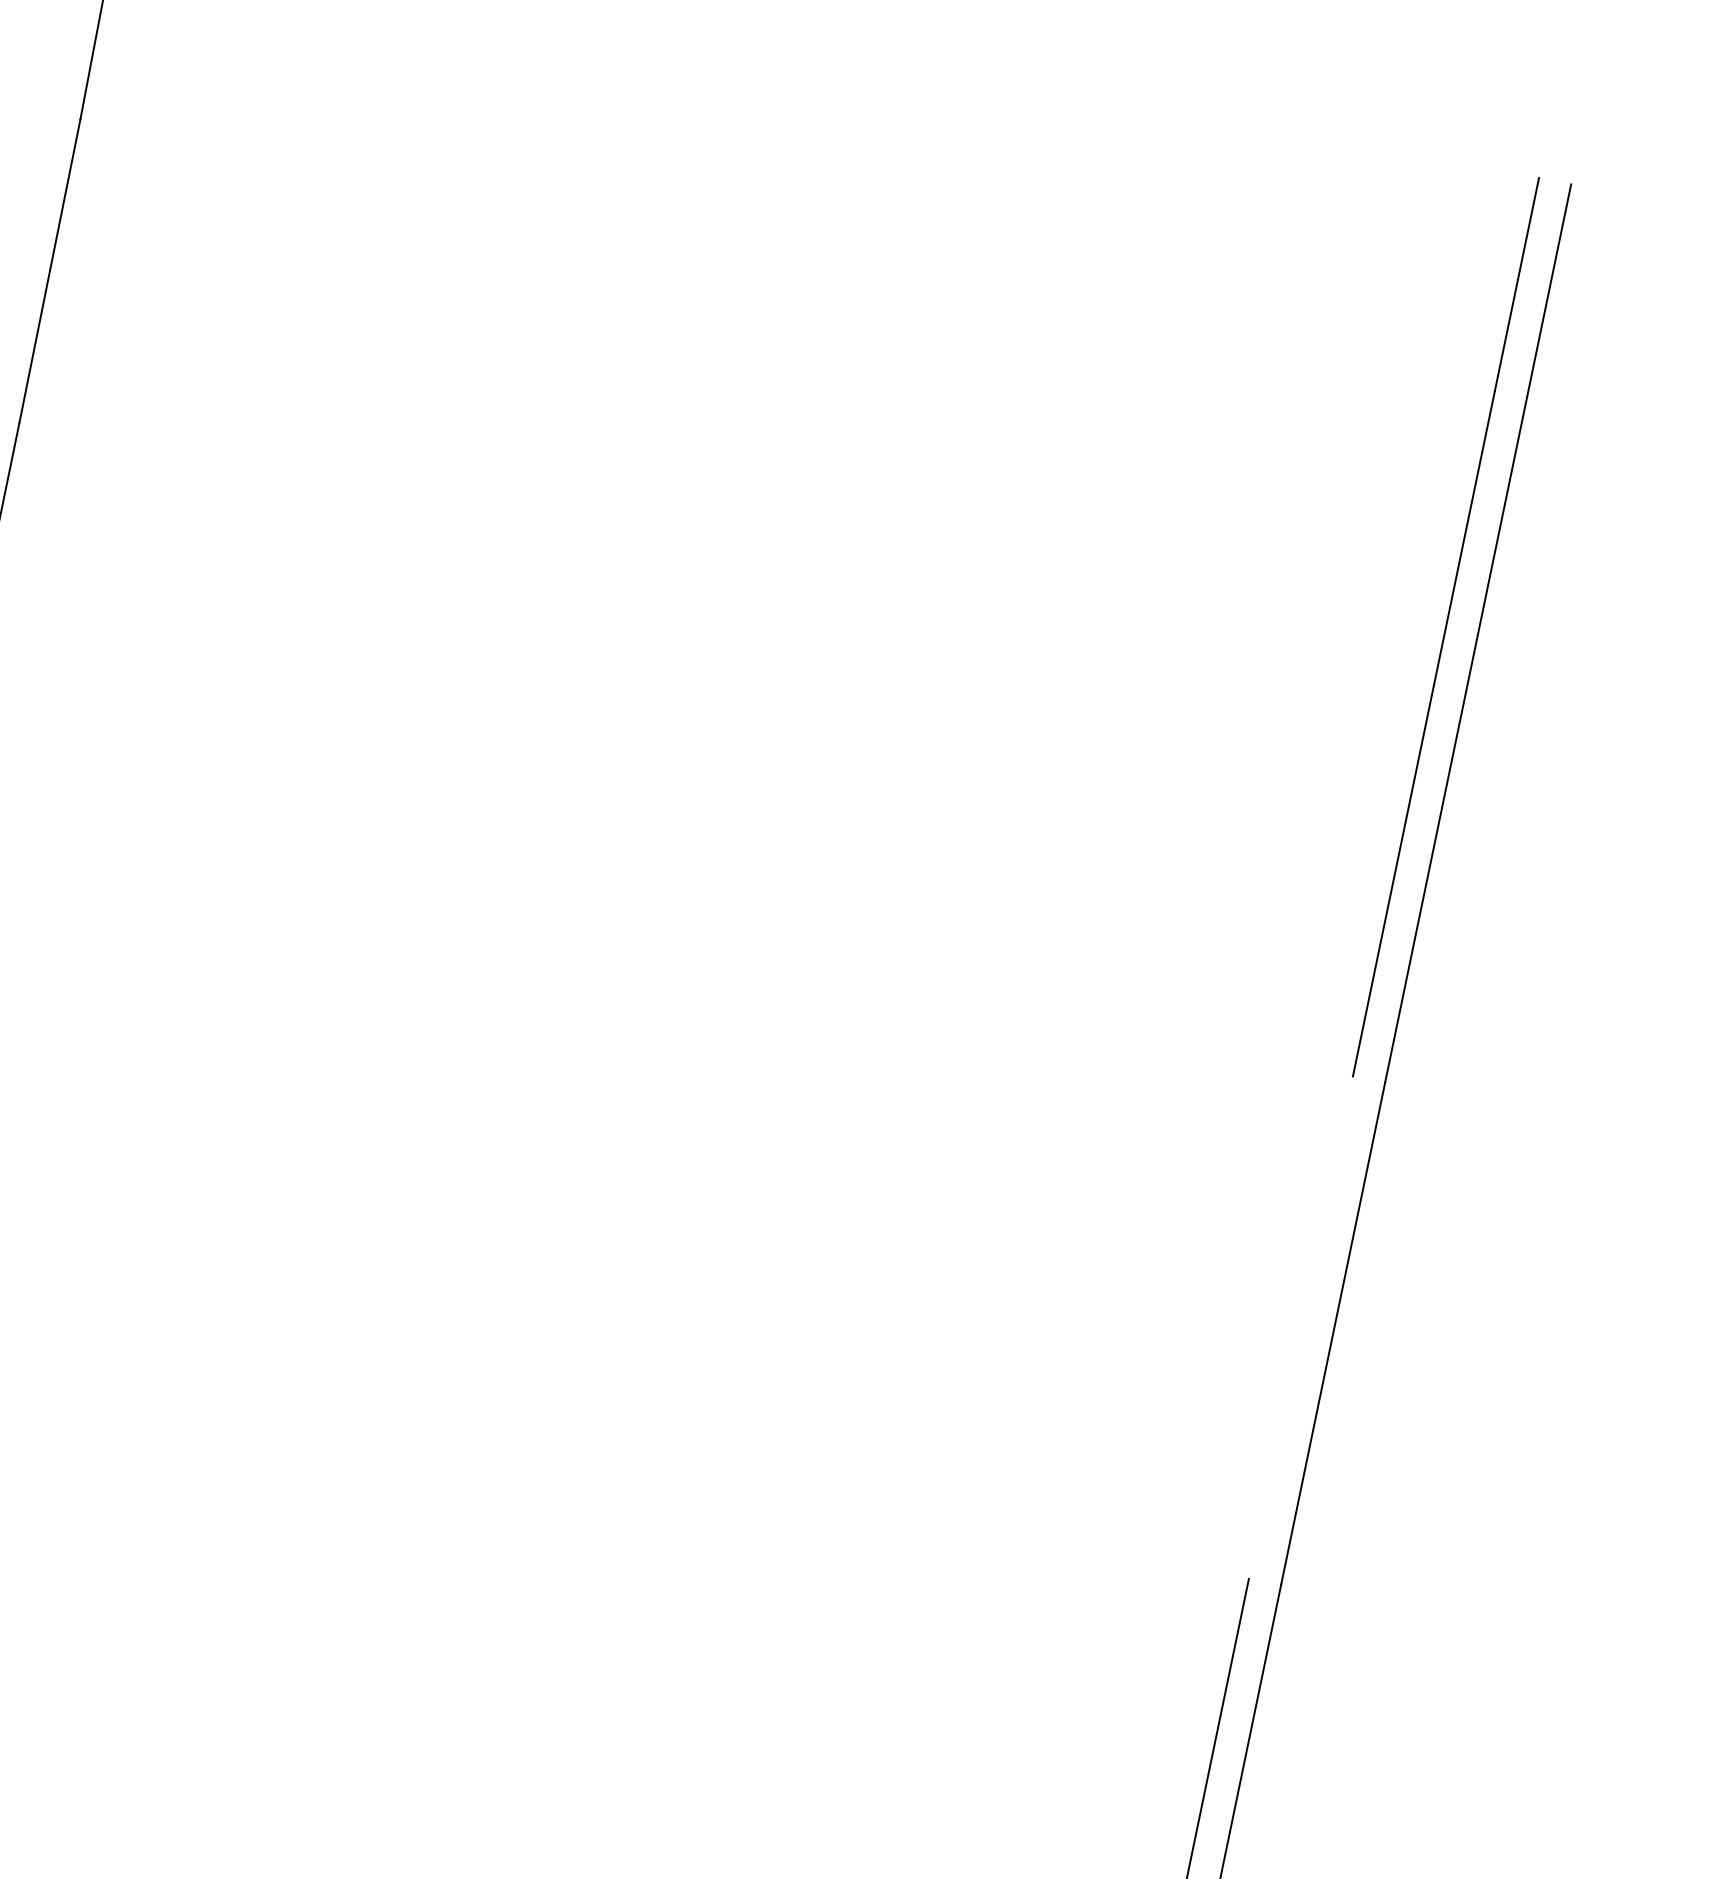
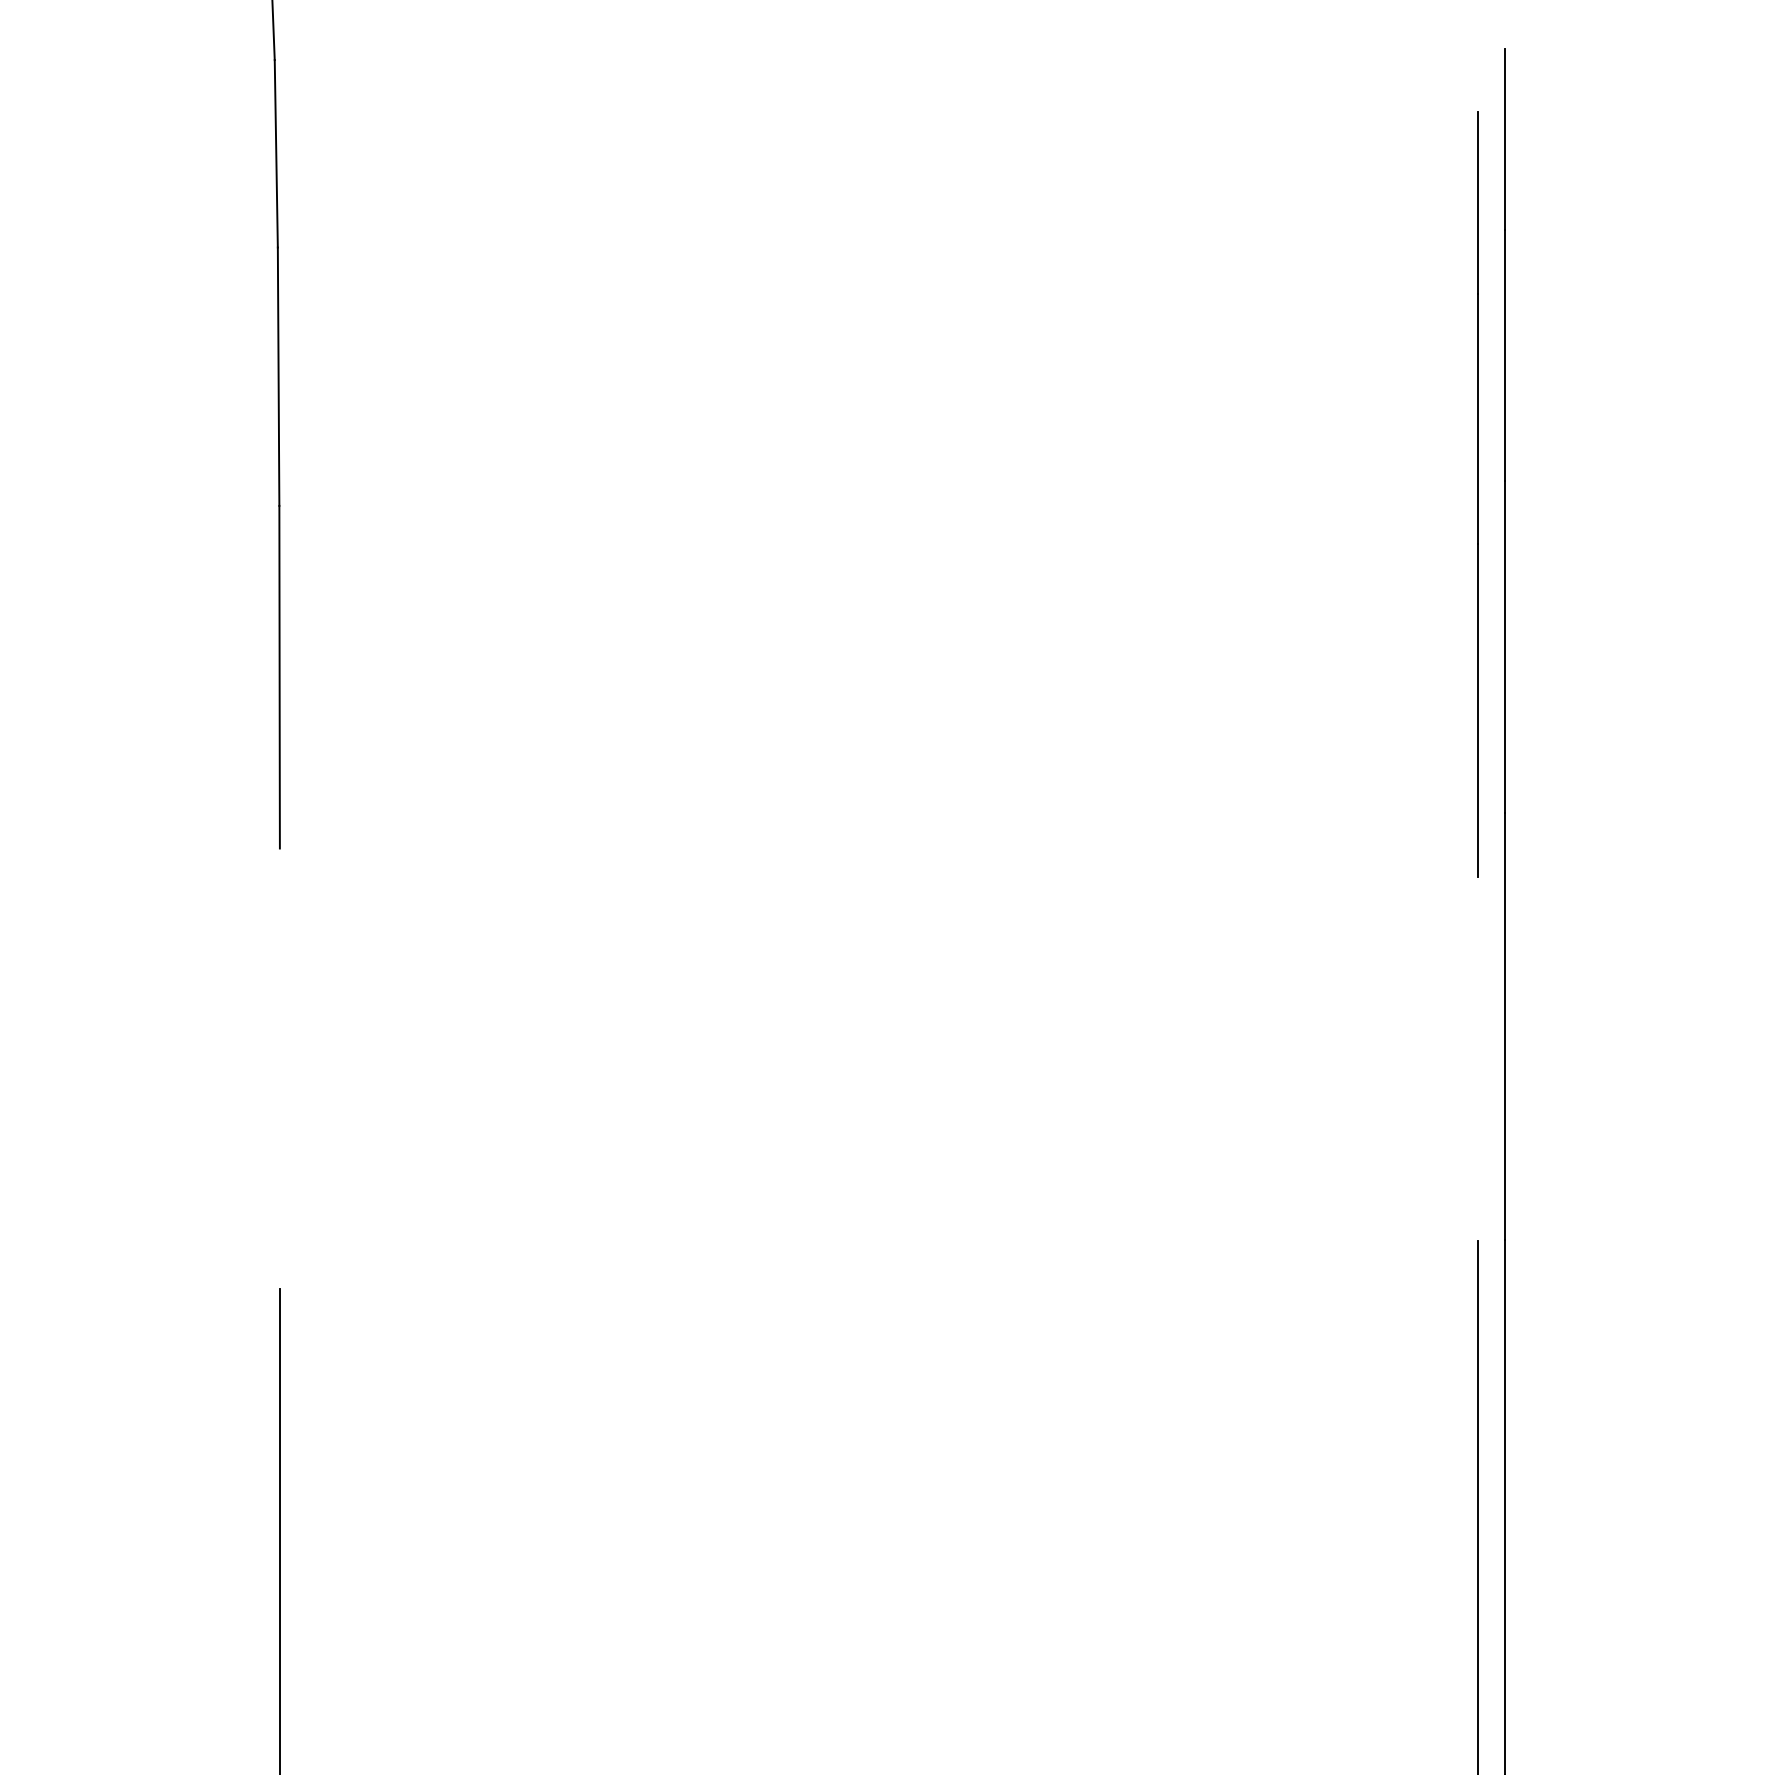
line: (1445, 627) -> (1477, 494), moved

